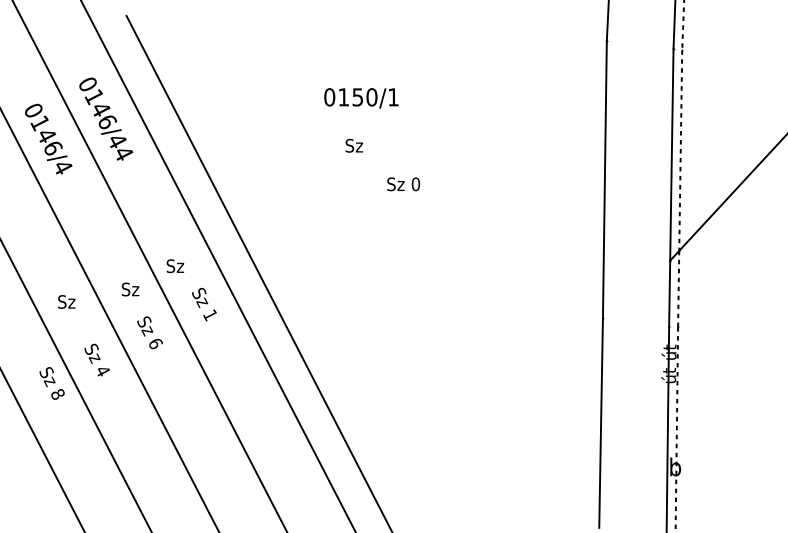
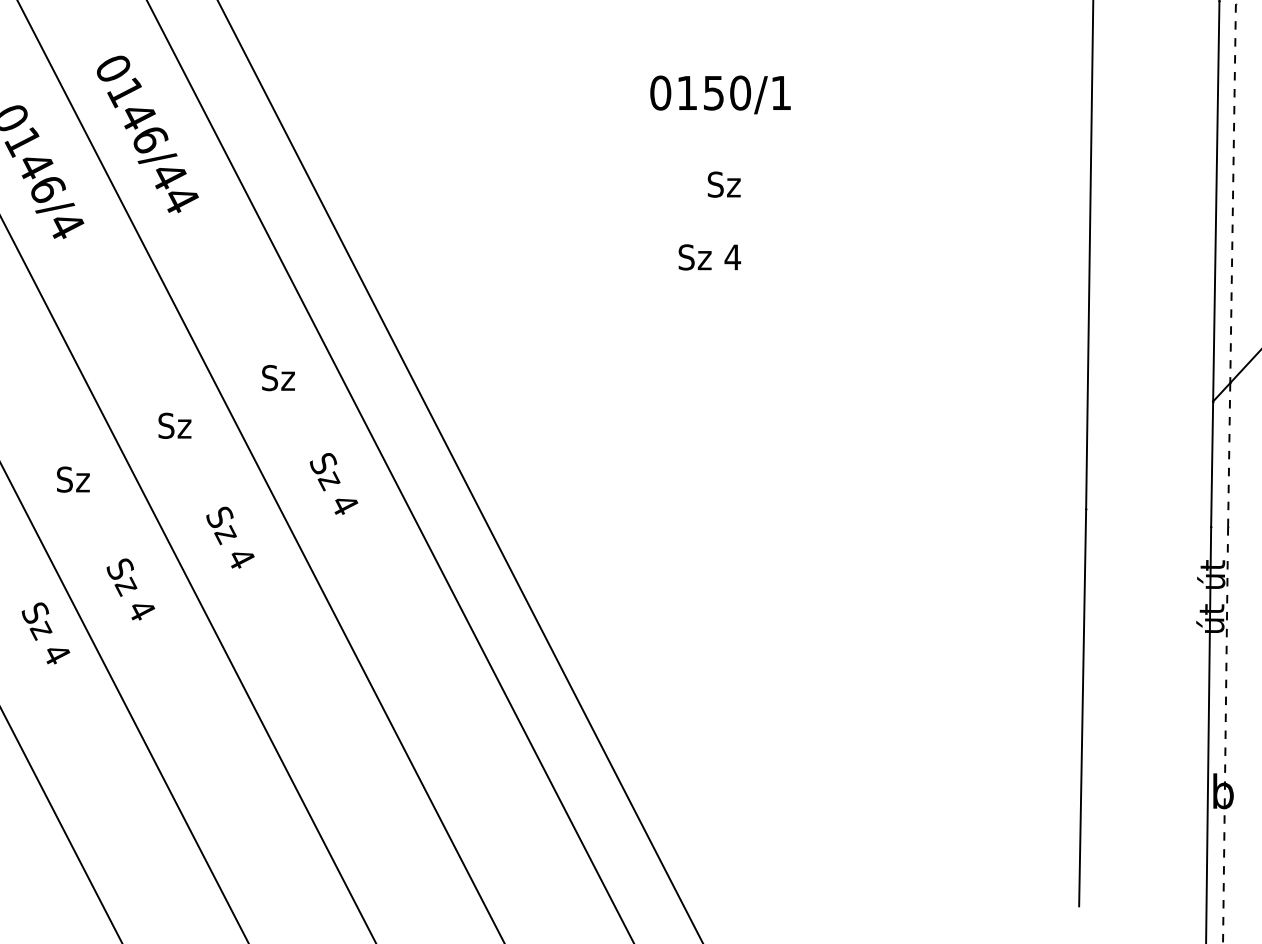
text: (361, 98) -> (720, 95), moved
text: (353, 145) -> (722, 184), moved
text: (415, 184) -> (732, 257), 0 -> 4
text: (175, 266) -> (278, 378), moved
text: (130, 289) -> (174, 425), moved
text: (210, 315) -> (344, 505), 1 -> 4
text: (155, 344) -> (240, 559), 6 -> 4
text: (57, 394) -> (55, 654), 8 -> 4

